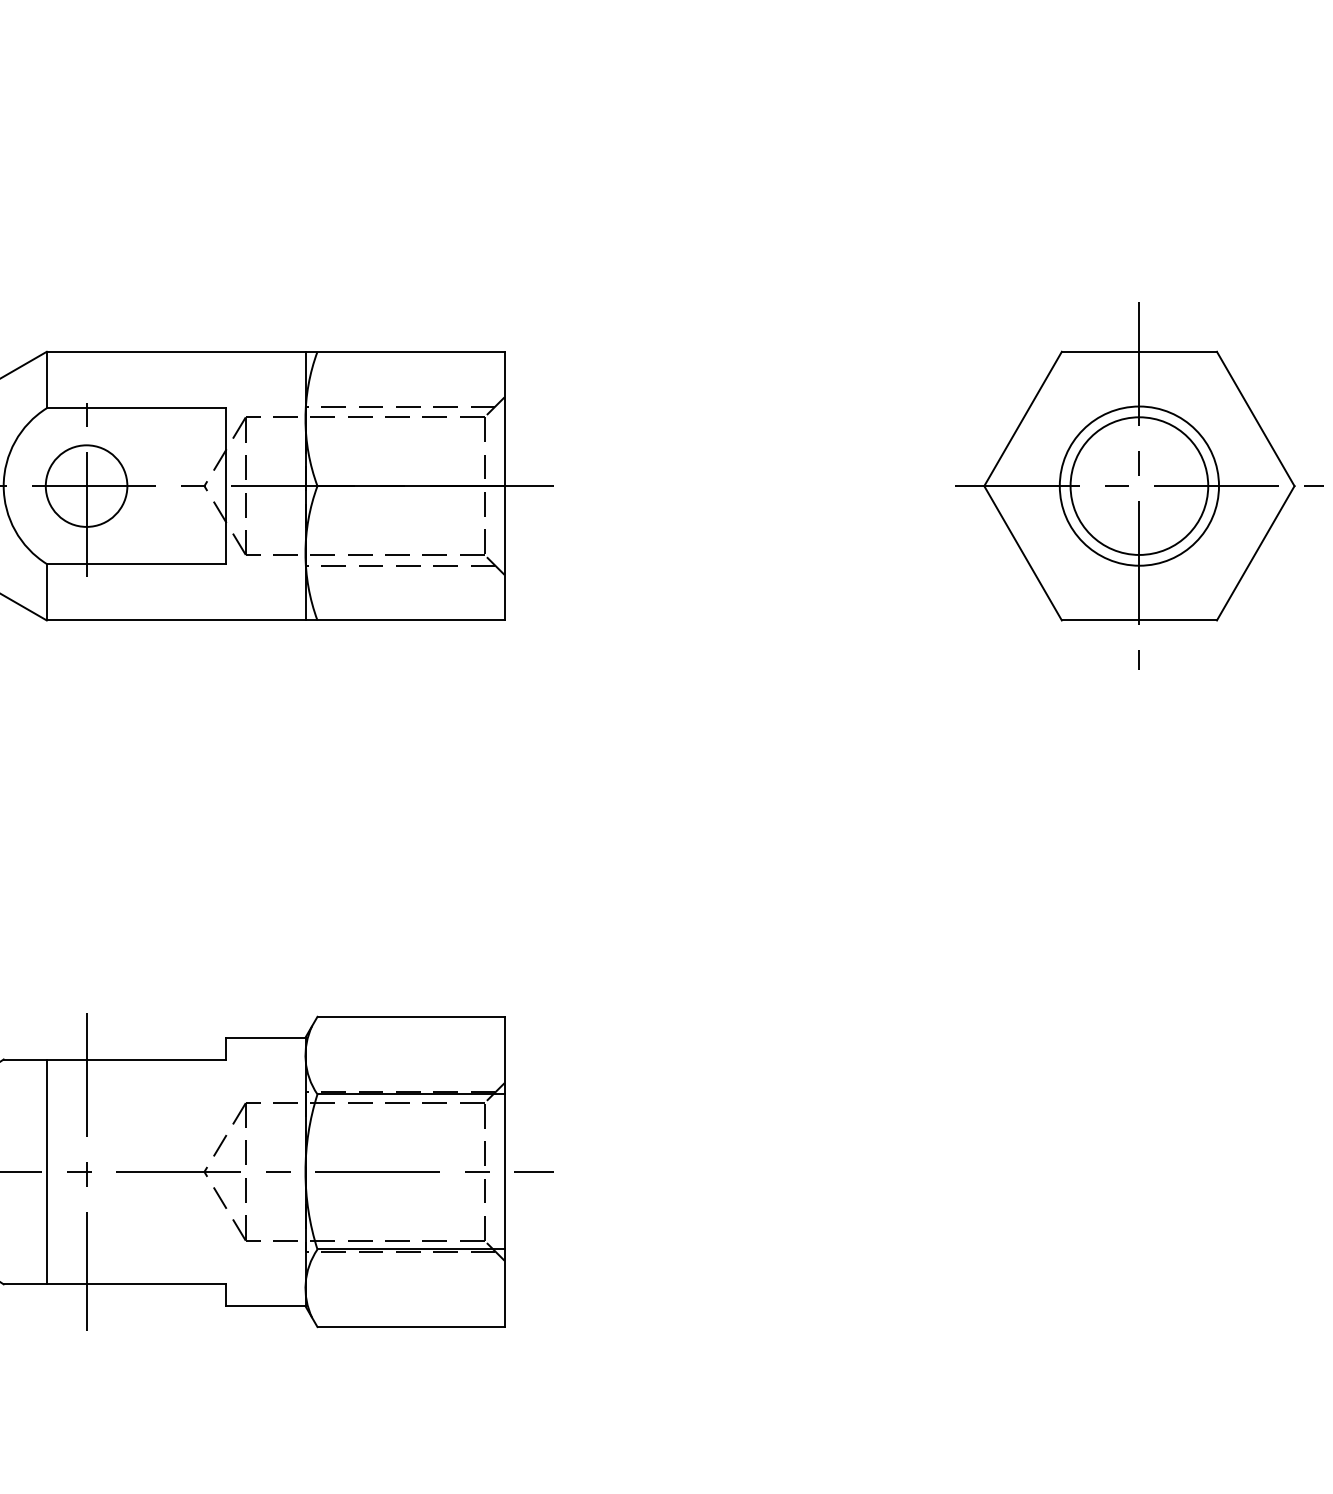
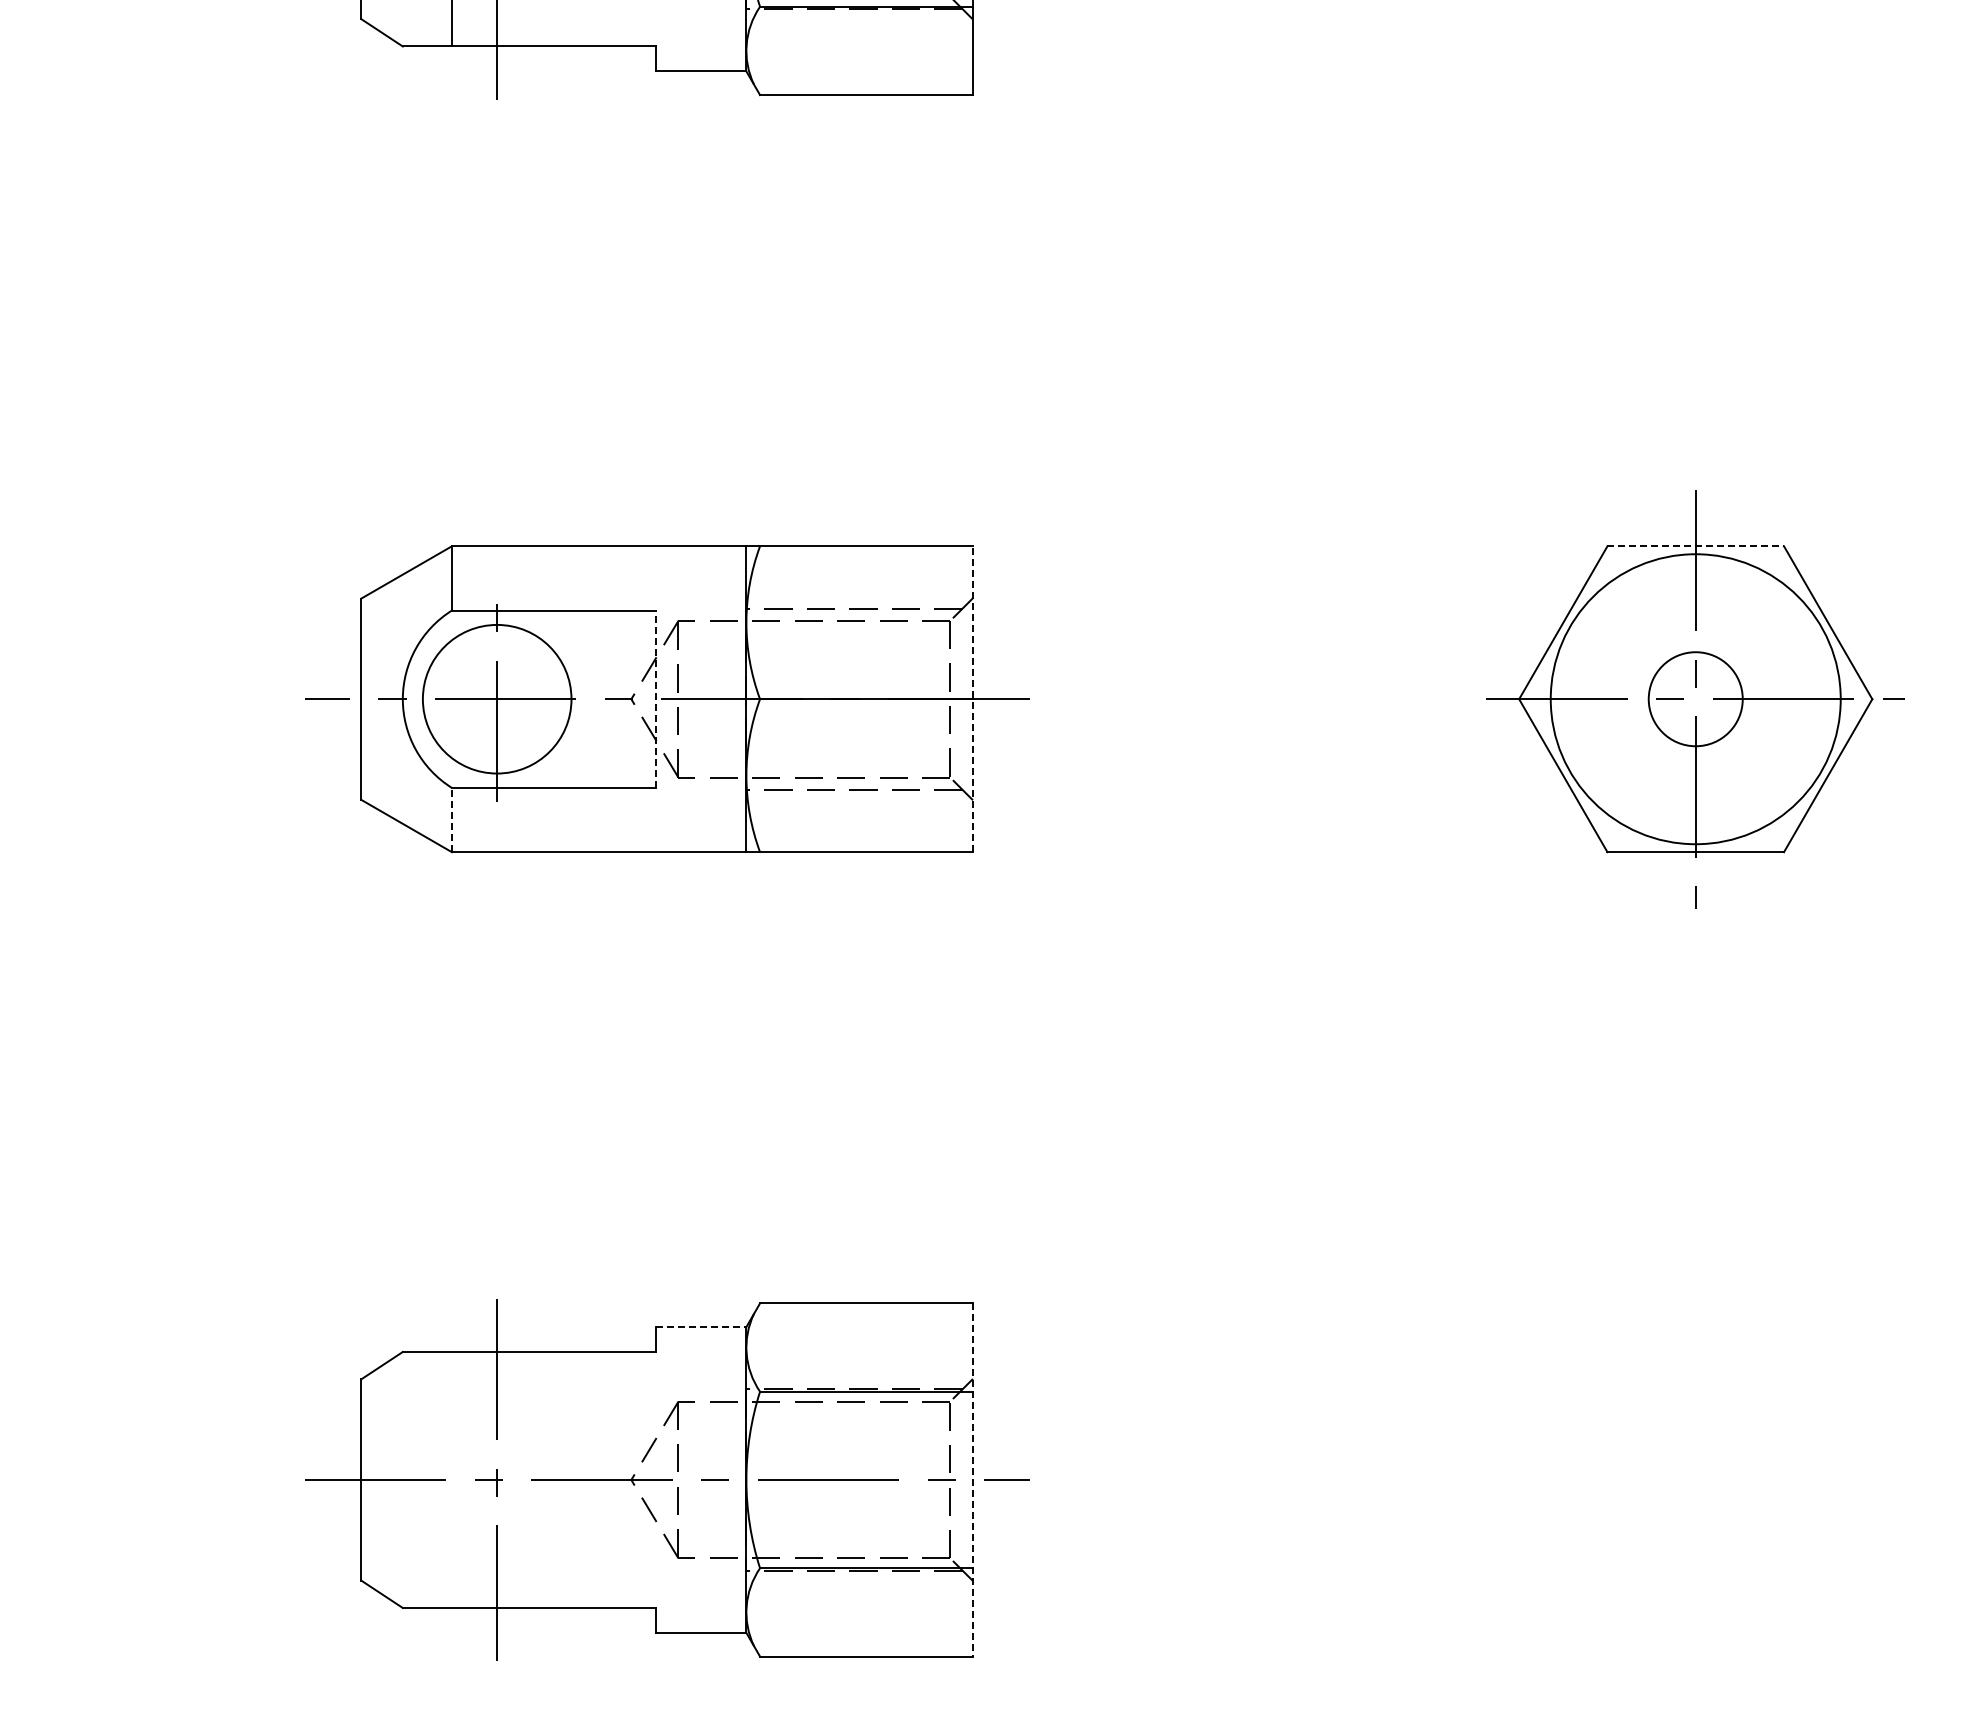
line: (1140, 351) -> (1696, 546), solid -> dashed
circle: (85, 485) -> (496, 698), size x1.6
circle: (1139, 485) -> (1695, 698), size x0.6
circle: (1139, 485) -> (1695, 698), size x1.6
line: (225, 486) -> (655, 699), solid -> dashed
line: (504, 486) -> (972, 699), solid -> dashed
line: (46, 591) -> (451, 819), solid -> dashed
line: (266, 1037) -> (701, 1327), solid -> dashed
line: (46, 1171) -> (451, 1479), removed
line: (504, 1171) -> (972, 1479), solid -> dashed

